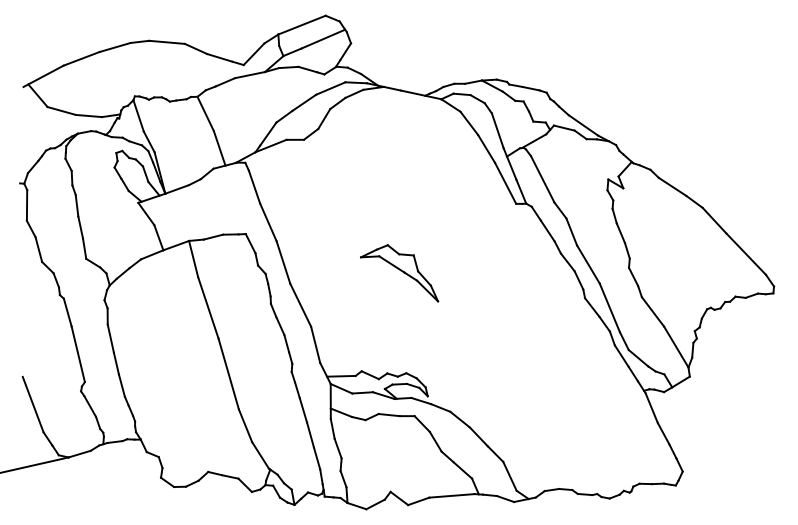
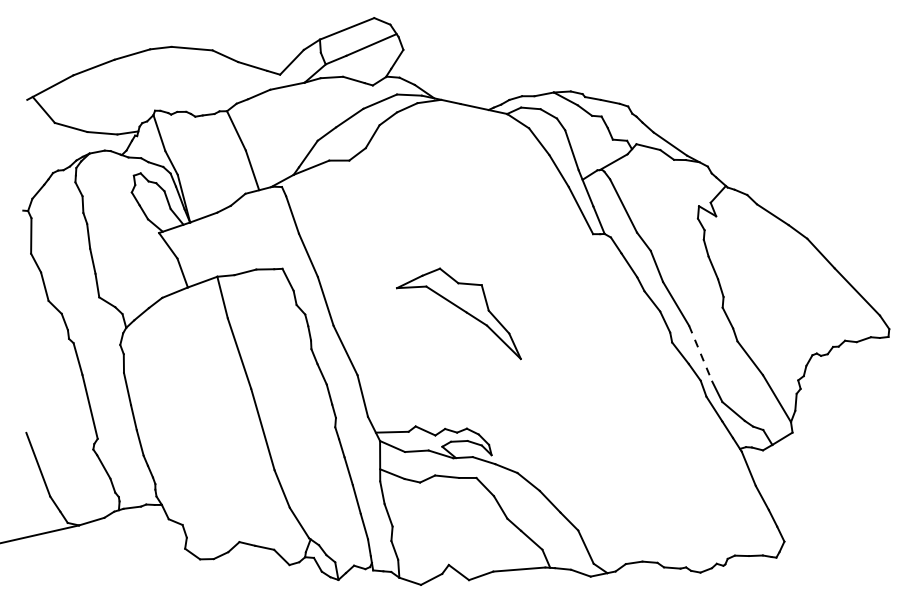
part: (399, 273) -> (459, 314), size x1.4
line: (610, 308) -> (701, 354), solid -> dashed

